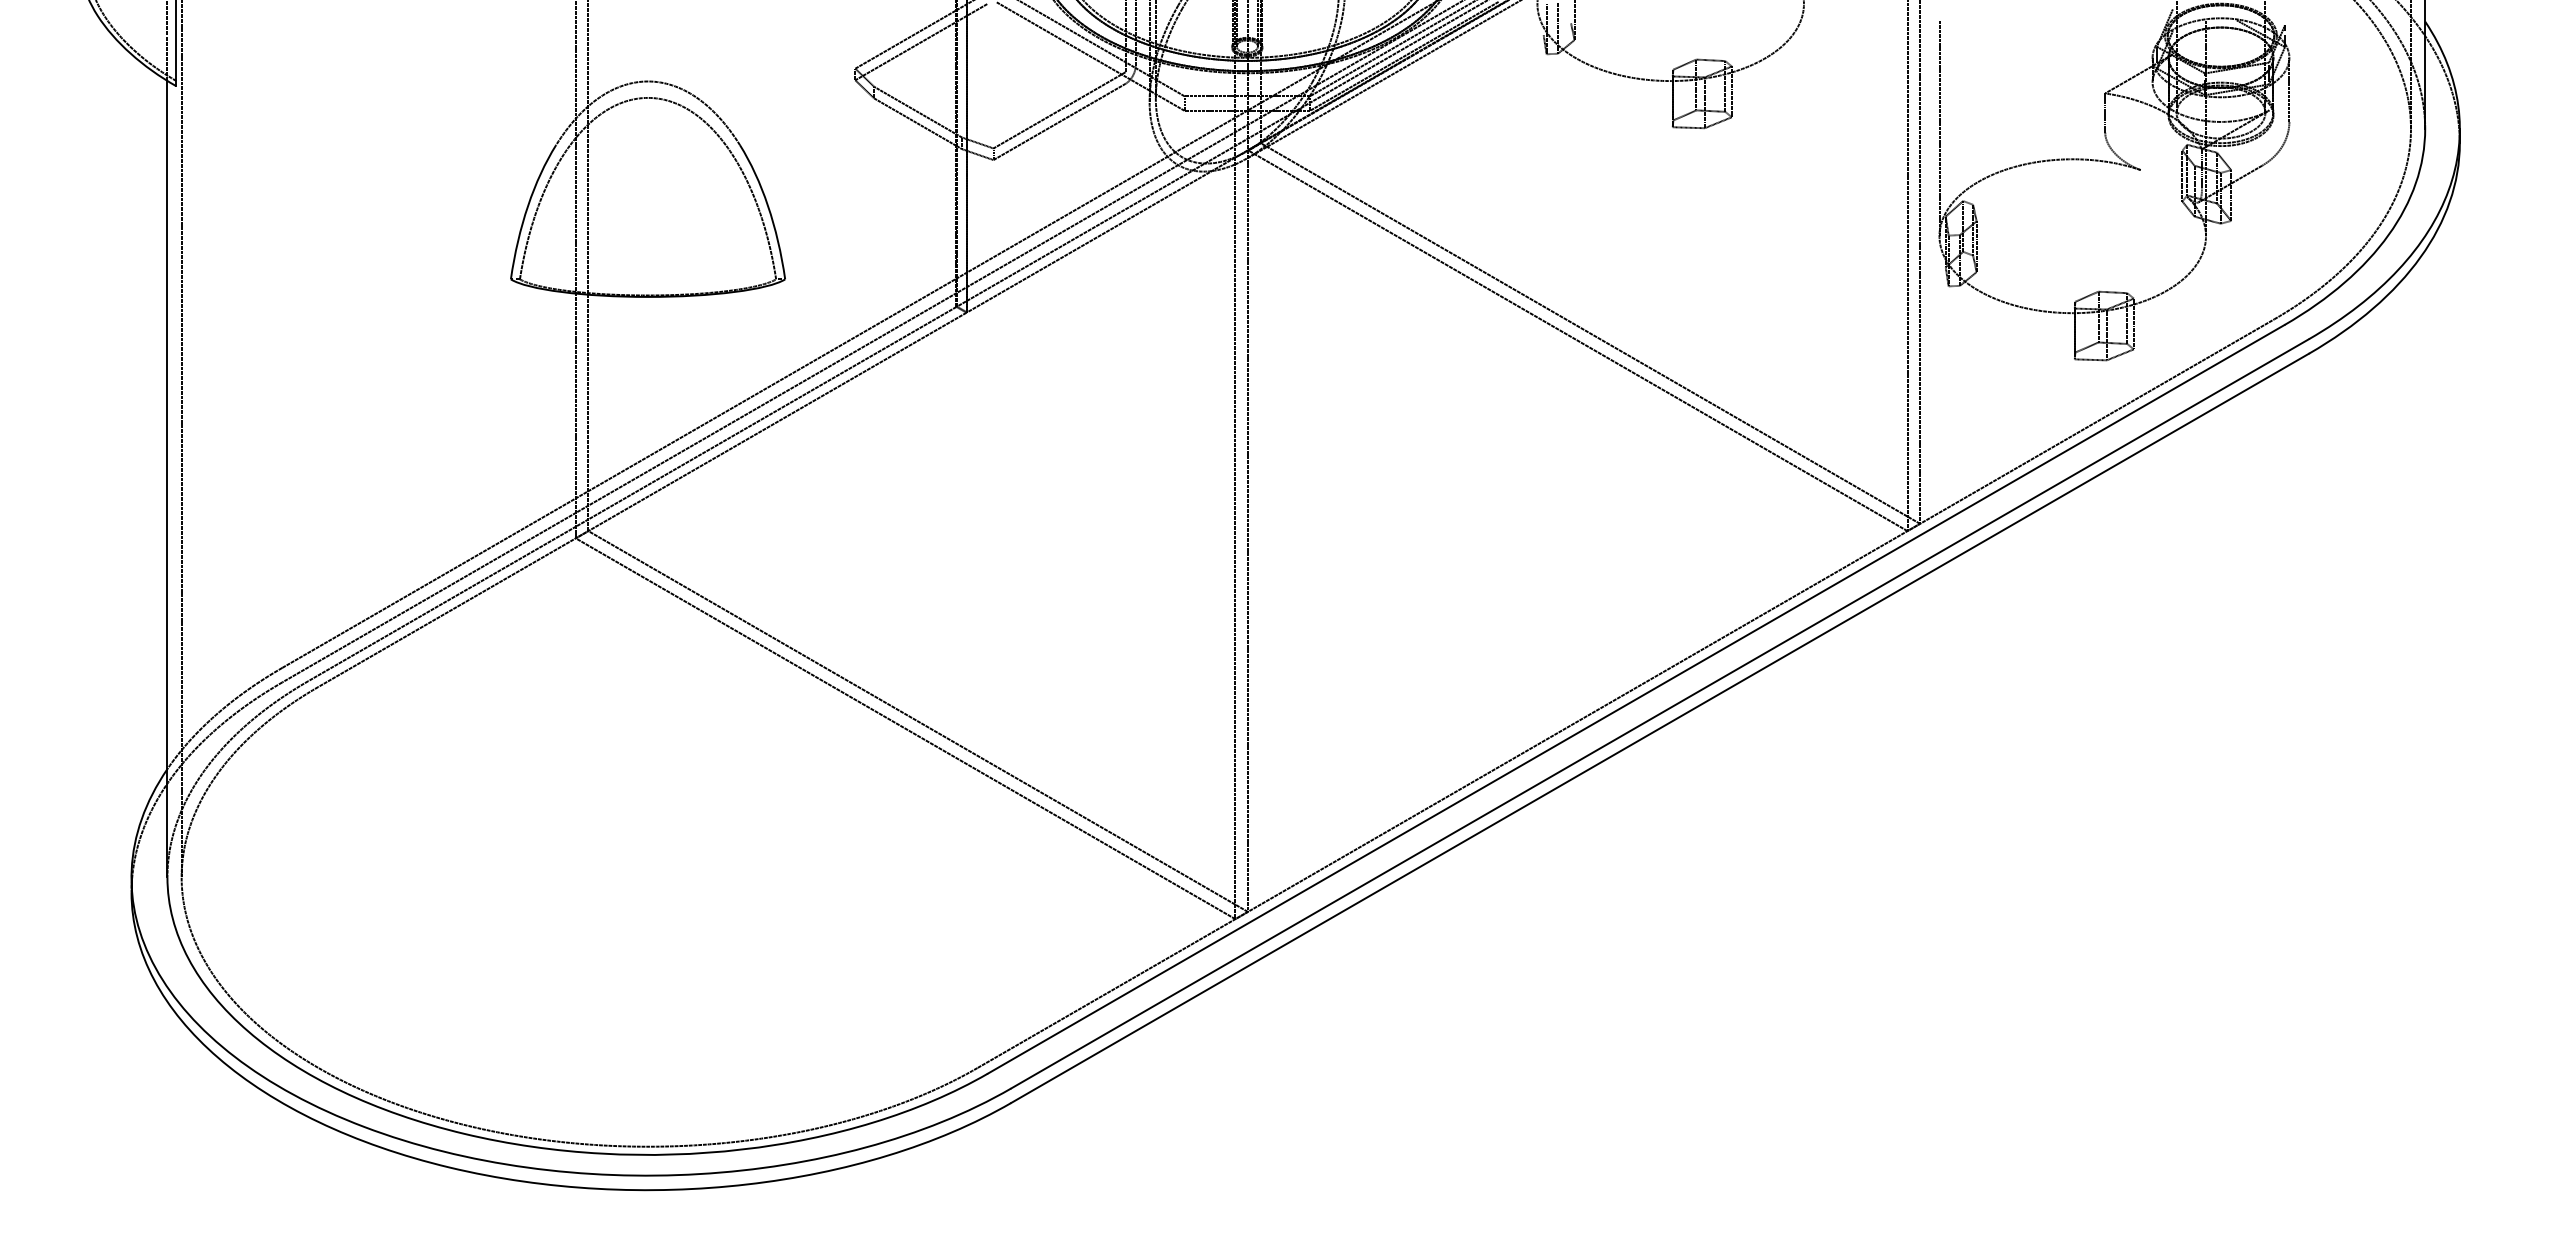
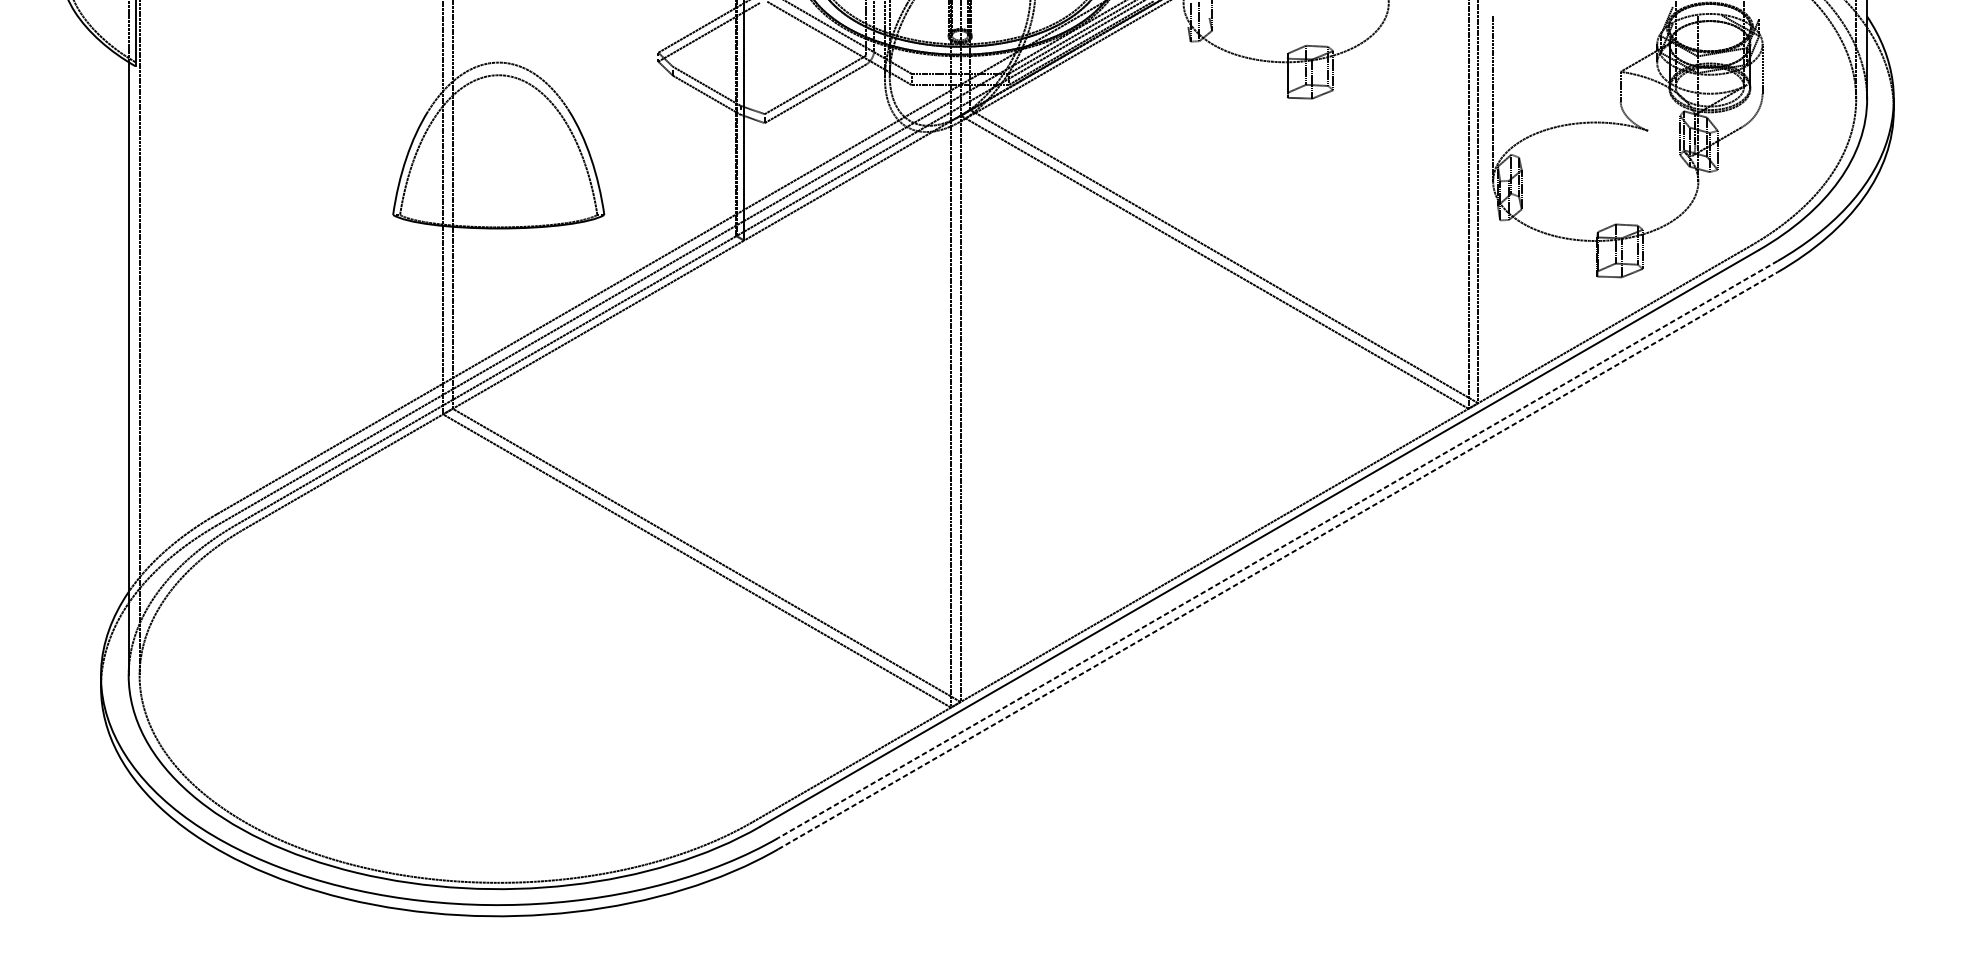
line: (1659, 714) -> (1277, 550), solid -> dashed
line: (1660, 728) -> (1278, 560), solid -> dashed

